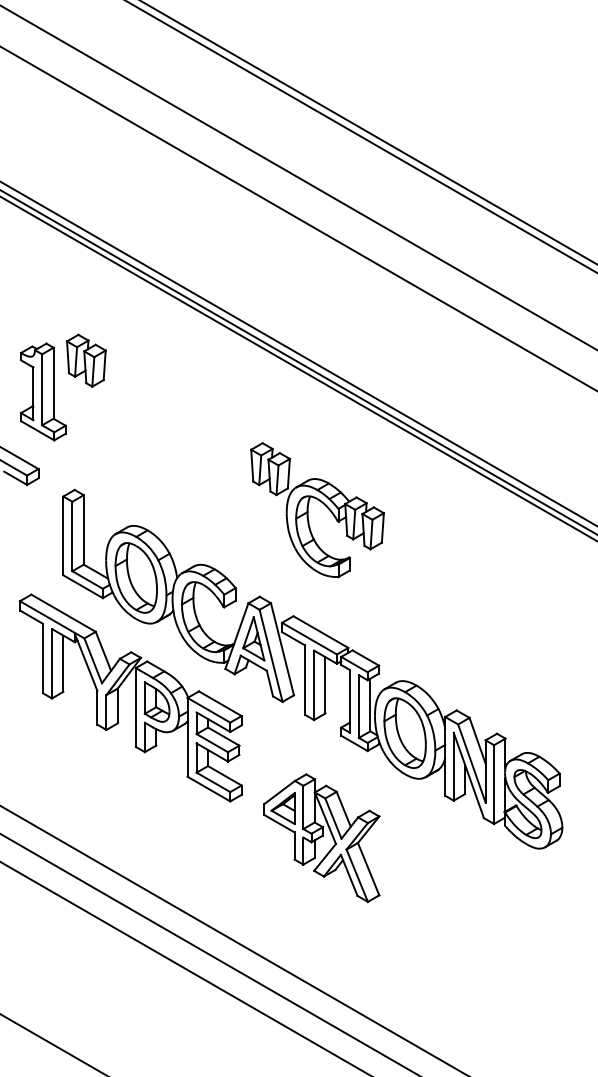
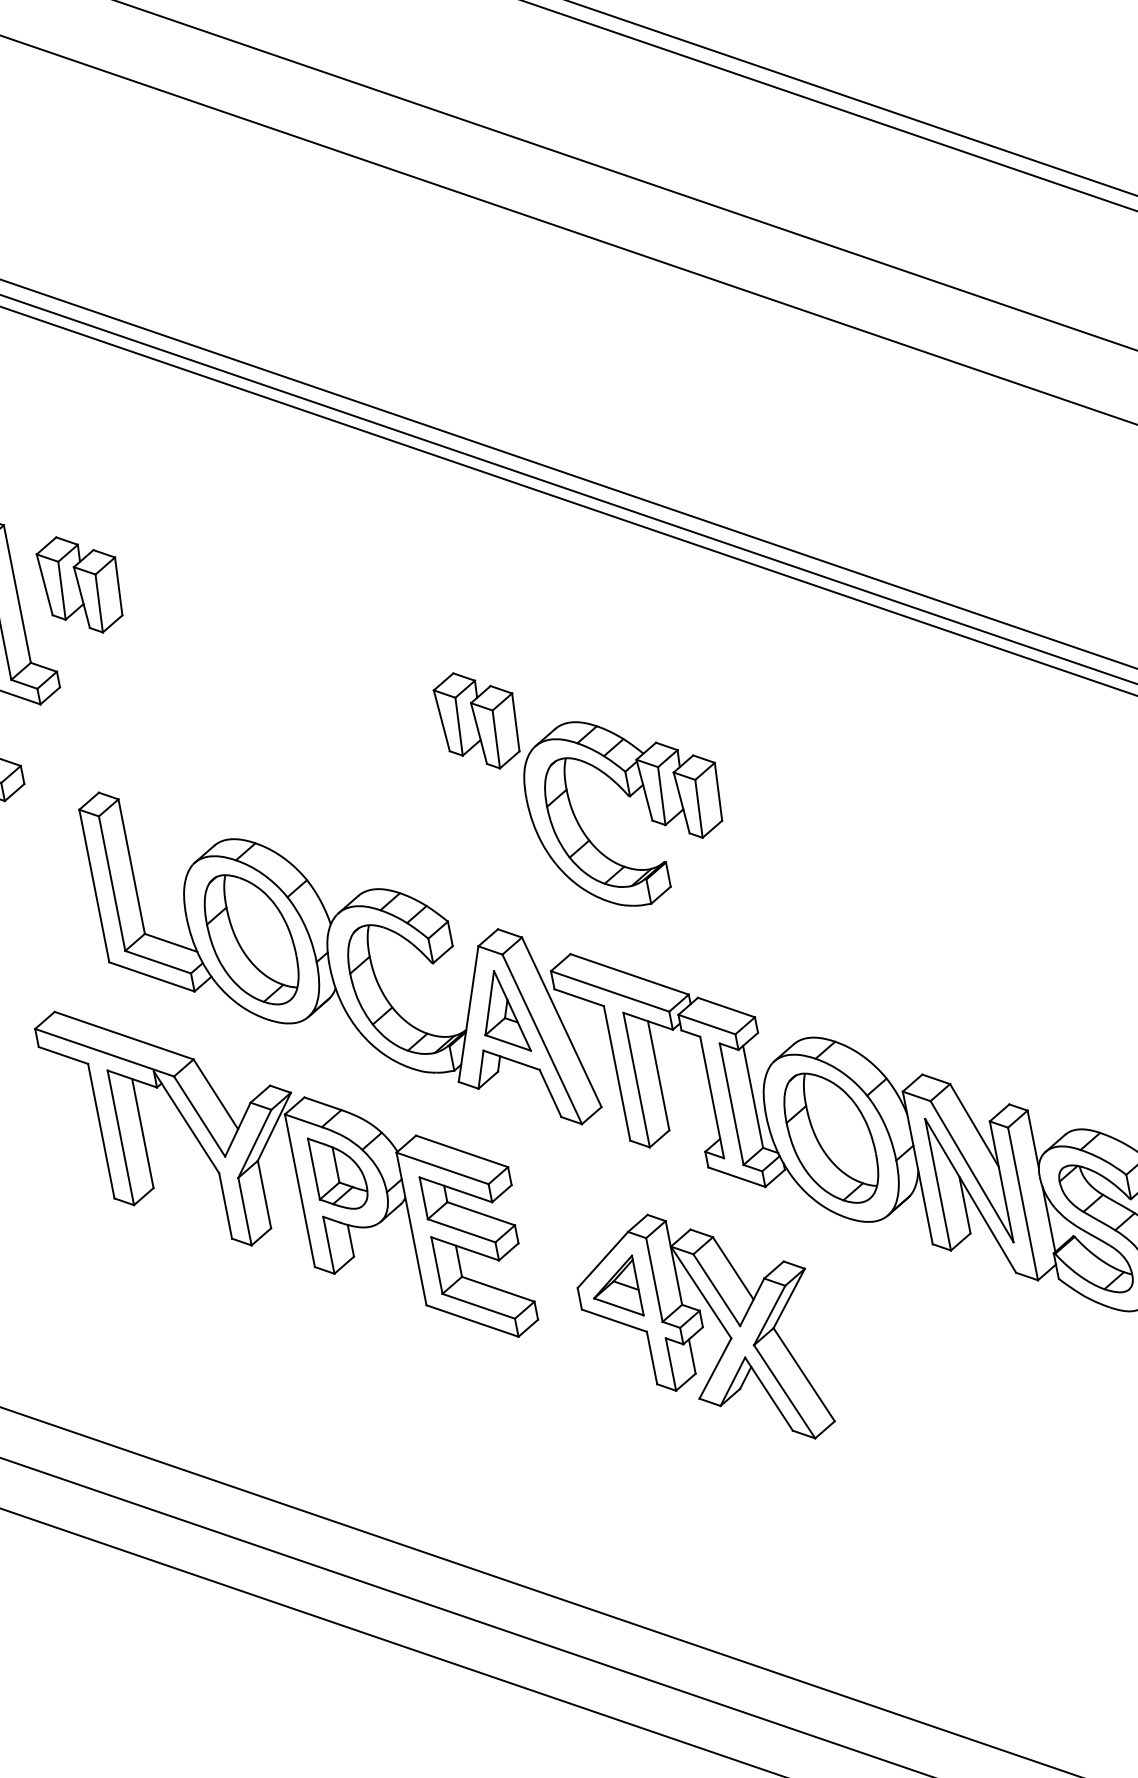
part: (85, 360) -> (79, 584), moved
part: (323, 504) -> (594, 768), moved
part: (321, 837) -> (700, 1331), moved

